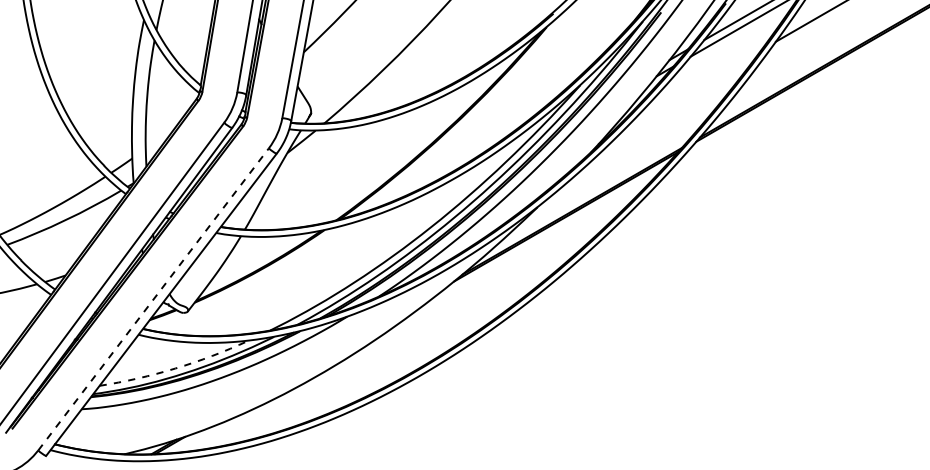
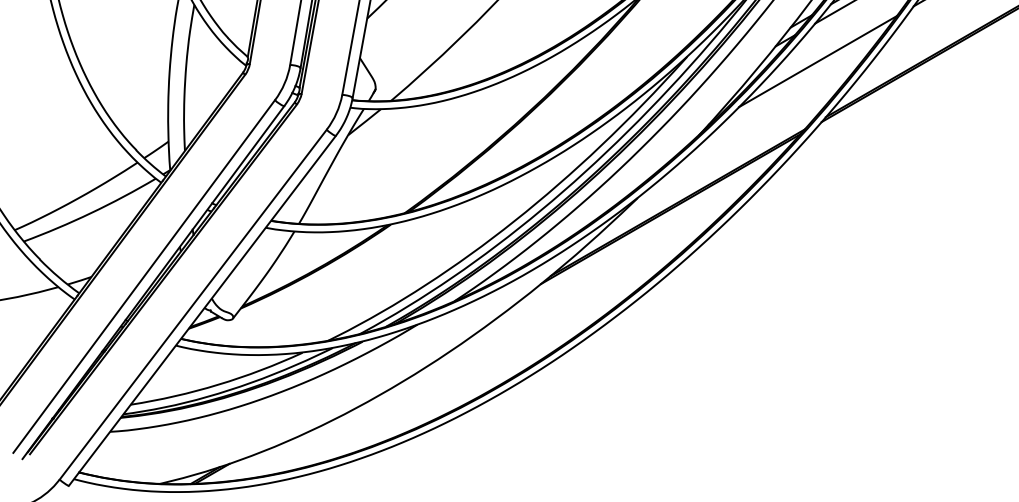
line: (693, 89) -> (818, 61), added
line: (153, 299) -> (193, 304), dashed -> solid
arc: (175, 368) -> (218, 384), dashed -> solid

